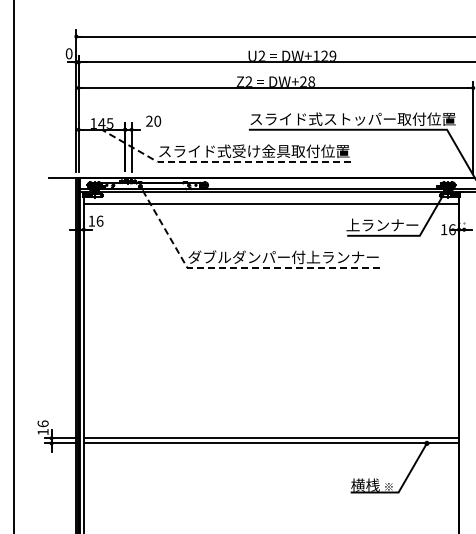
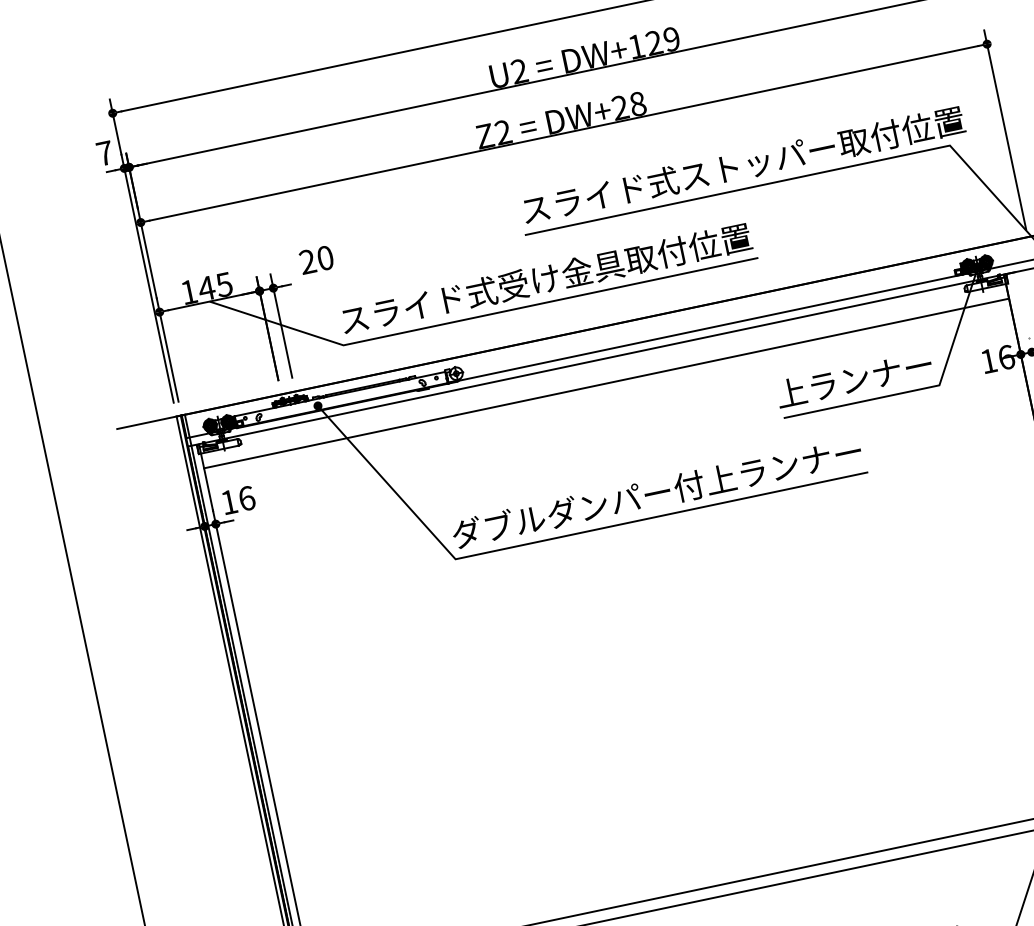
text: (68, 53) -> (103, 153), 0 -> 7
line: (221, 161) -> (480, 315), dashed -> solid
line: (236, 267) -> (560, 536), dashed -> solid

